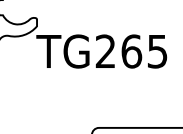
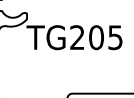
text: (131, 51) -> (96, 37), TG265 -> TG205

